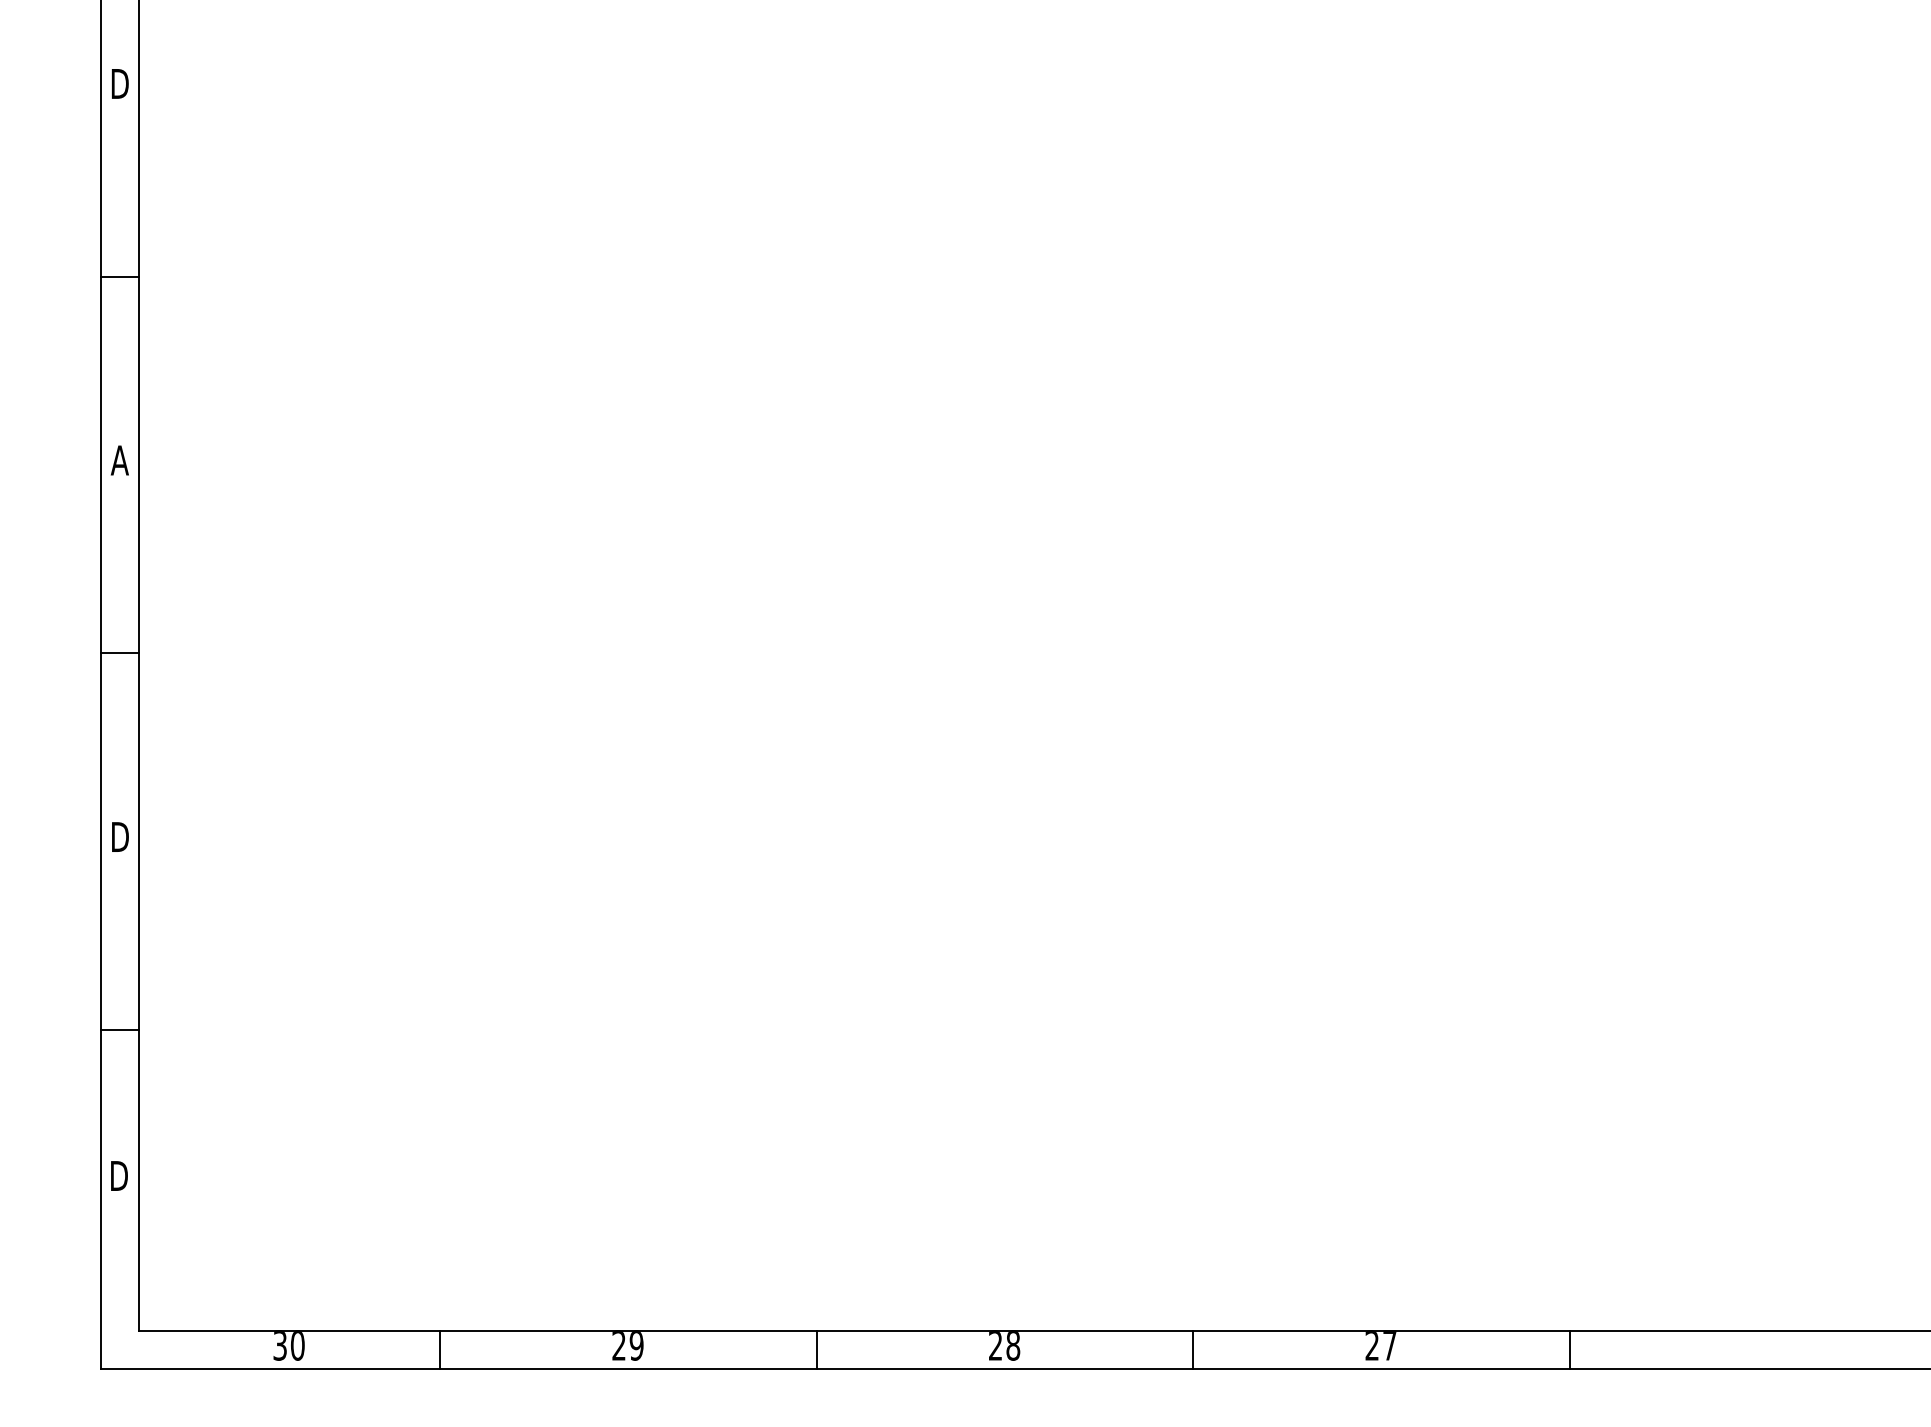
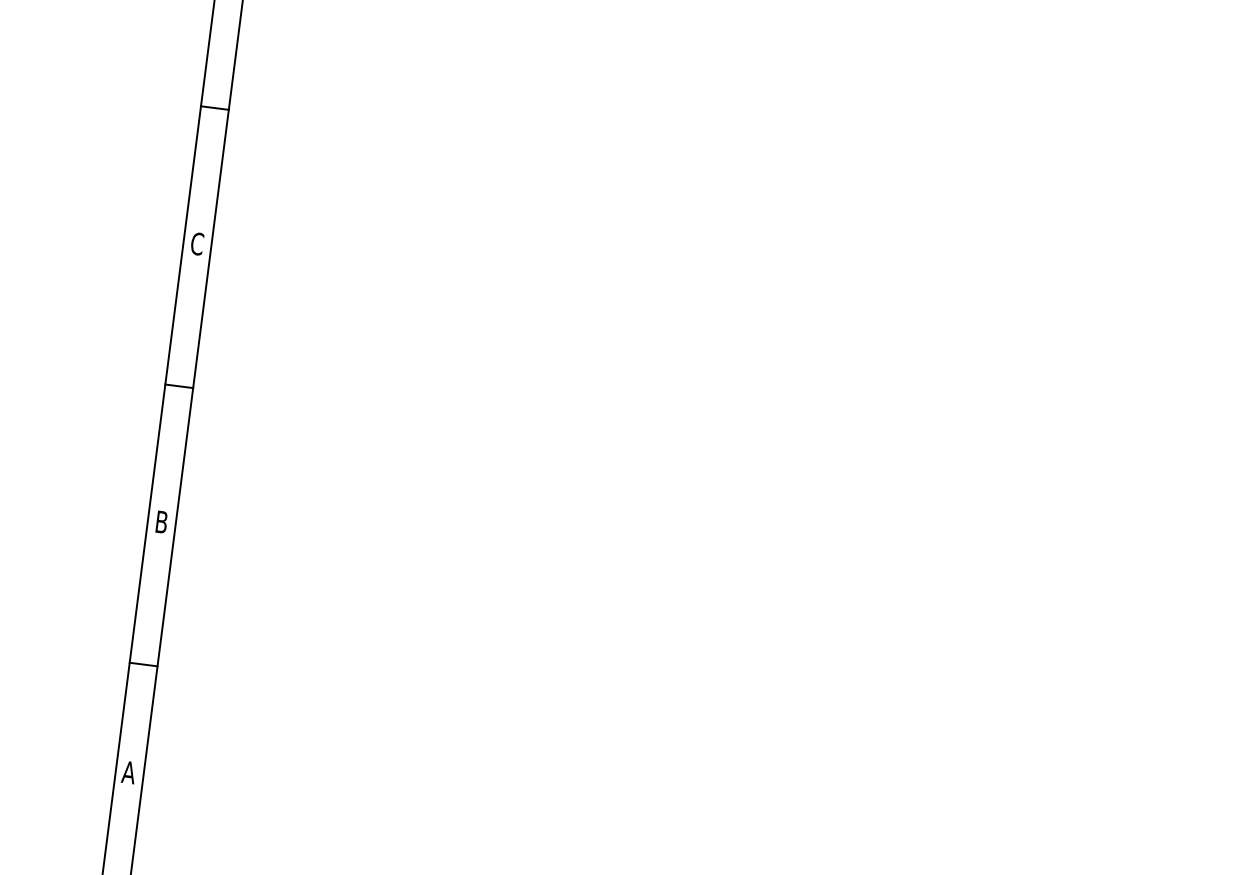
text: (119, 460) -> (196, 243), A -> C
text: (120, 836) -> (162, 521), D -> B
text: (118, 1175) -> (128, 772), D -> A

